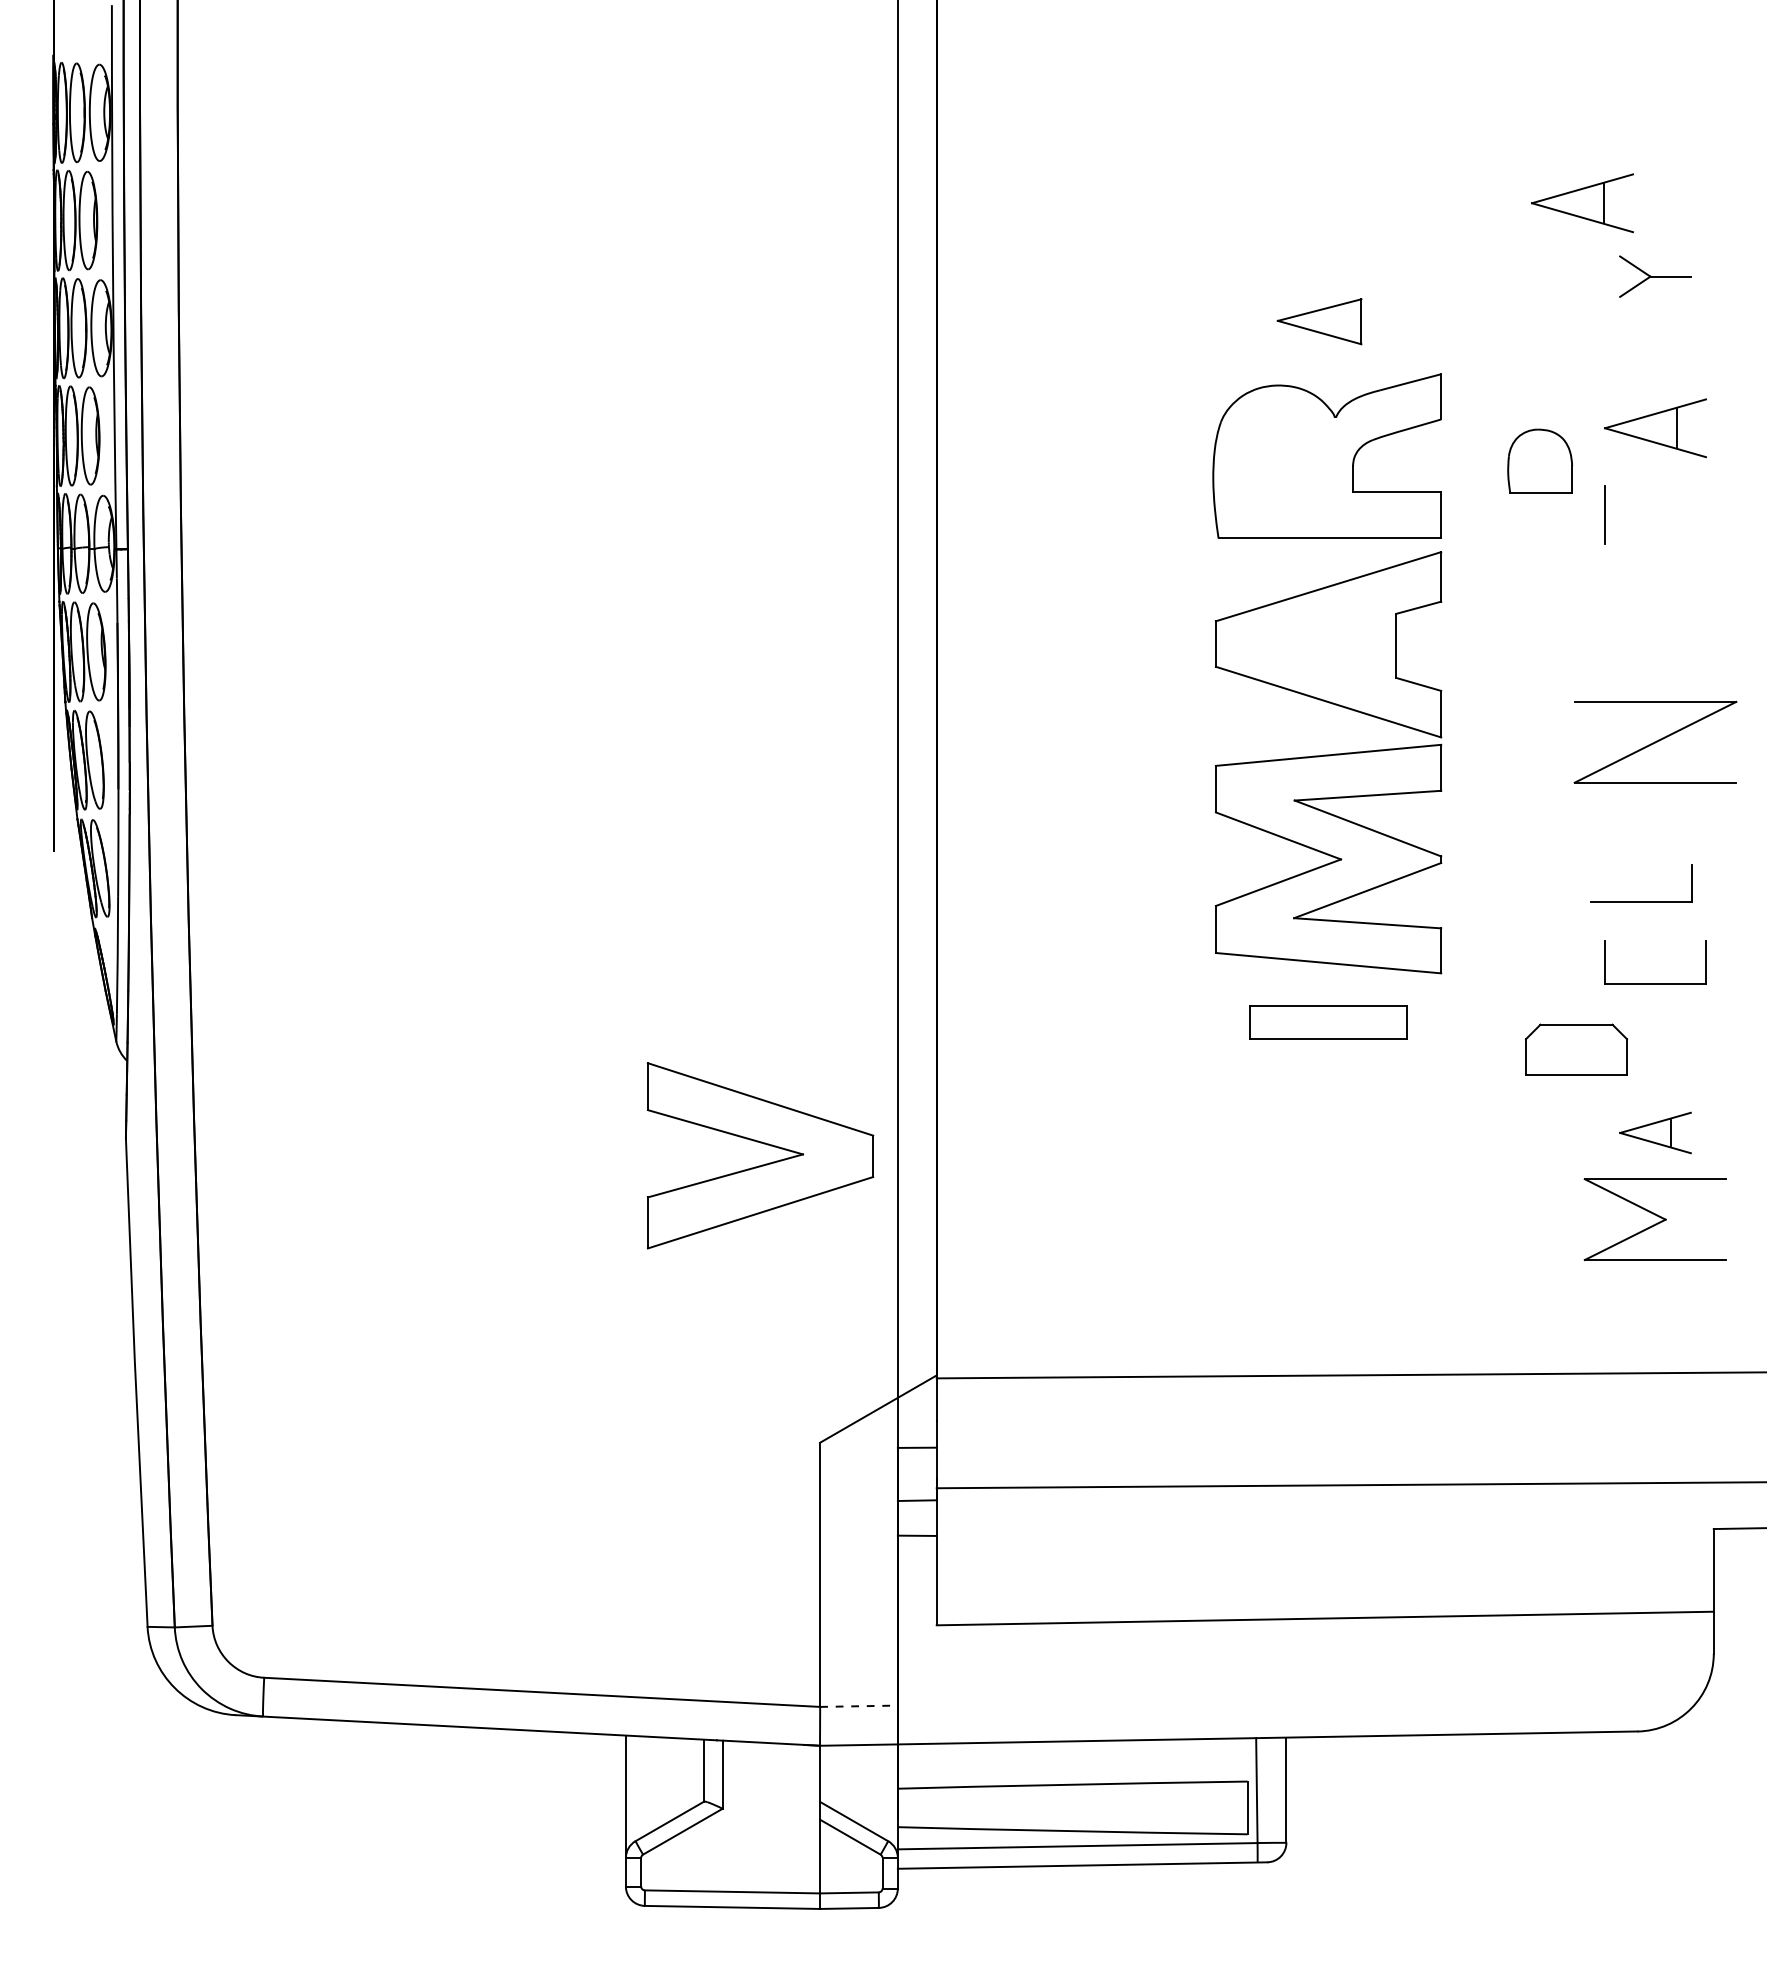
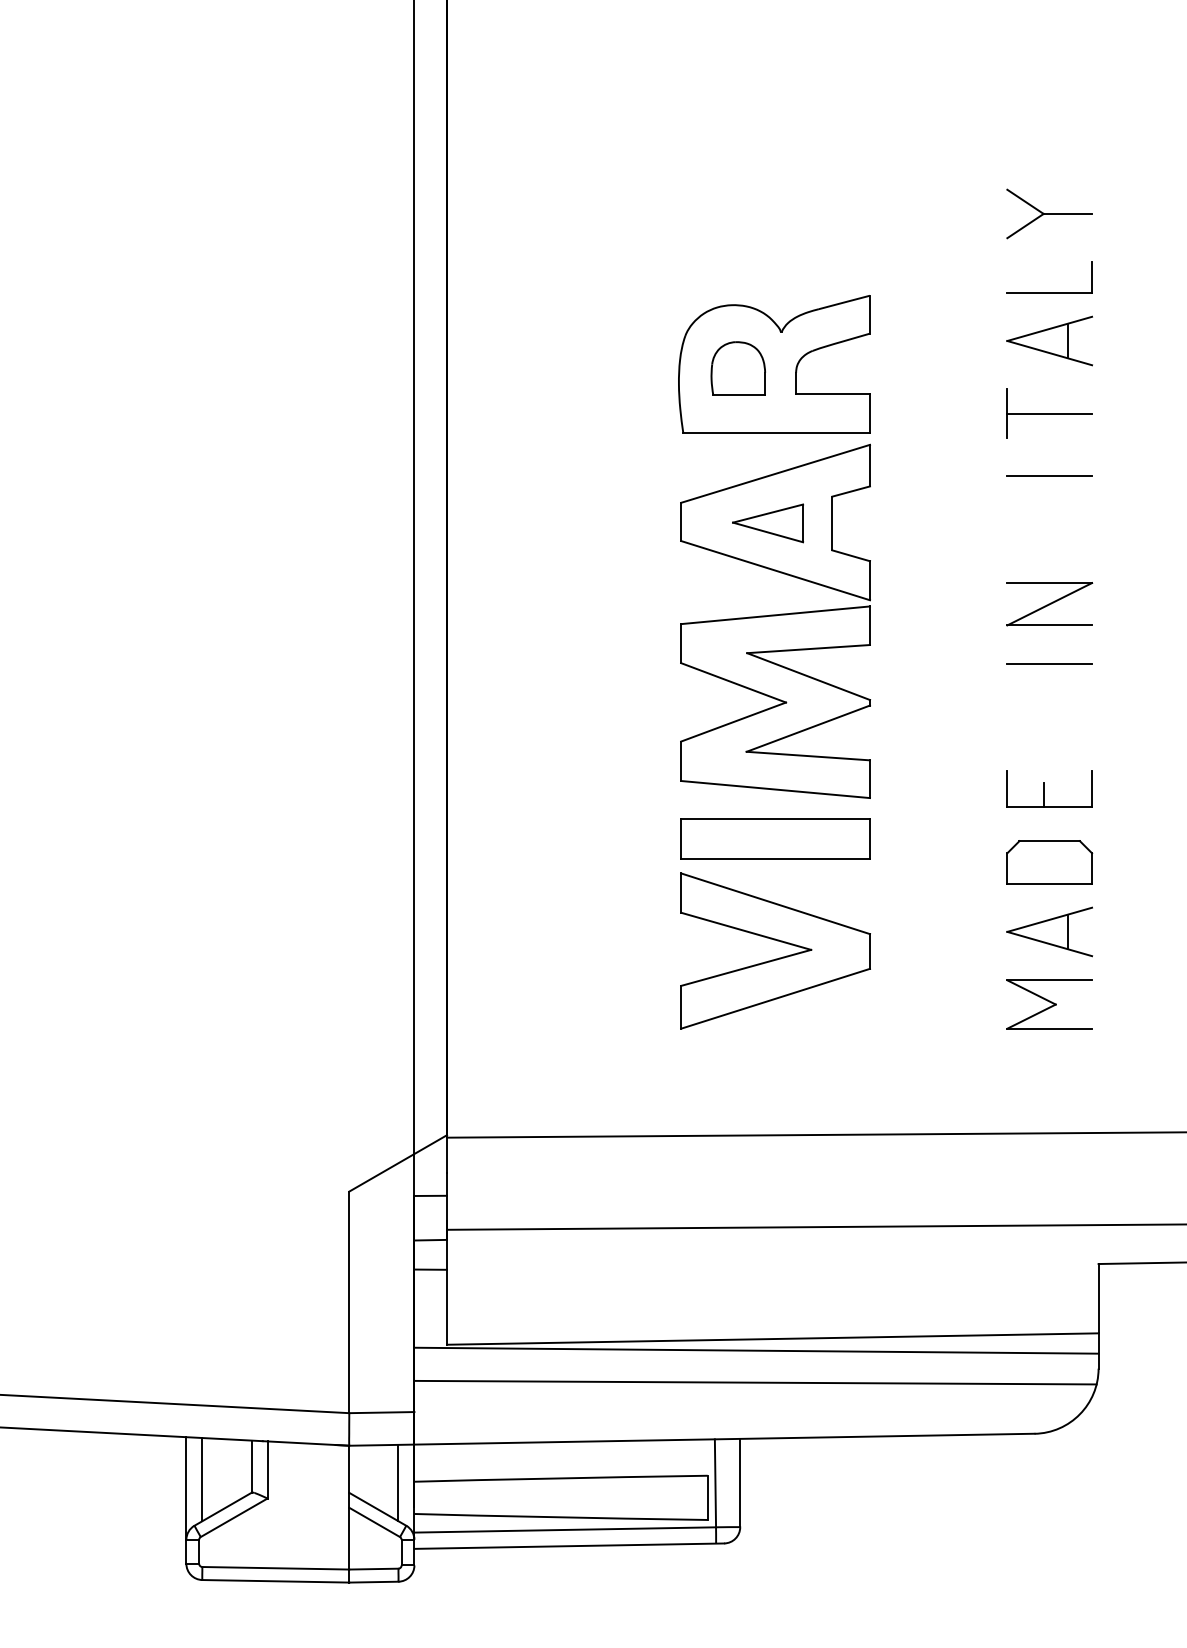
part: (1582, 203) -> (988, 152), removed
part: (1655, 276) -> (1049, 213), size x1.43
part: (1319, 321) -> (767, 523), moved
part: (1539, 460) -> (737, 368), moved
line: (1655, 514) -> (1049, 413), added
line: (1655, 589) -> (1049, 476), added
part: (1655, 741) -> (1049, 603), size x0.62
line: (1655, 813) -> (1049, 664), added
part: (1641, 901) -> (1049, 292), moved
line: (1648, 969) -> (1043, 794), added
part: (1328, 1022) -> (775, 839), size x1.43
part: (1576, 1049) -> (1049, 861), moved
part: (1655, 1132) -> (1049, 931), size x1.43
part: (762, 1164) -> (777, 958), moved
part: (1655, 1219) -> (1049, 1004), size x0.71
line: (1305, 1631) -> (756, 1349), added
line: (1304, 1670) -> (755, 1382), added
line: (859, 1706) -> (382, 1412), dashed -> solid
line: (645, 1785) -> (202, 1479), added
line: (878, 1789) -> (398, 1482), added

